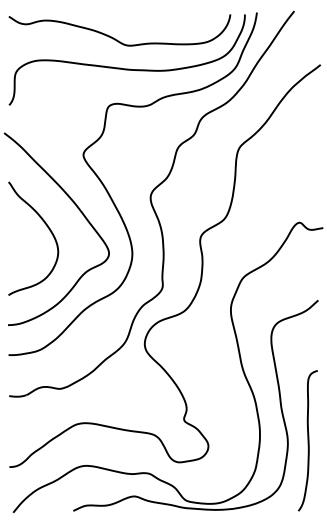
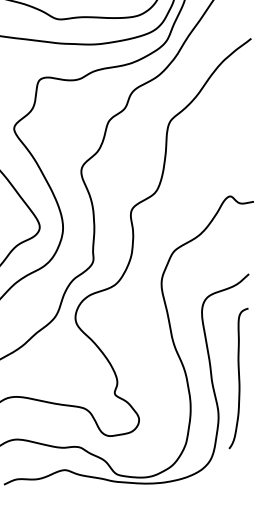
curve: (307, 440) -> (238, 378), moved

